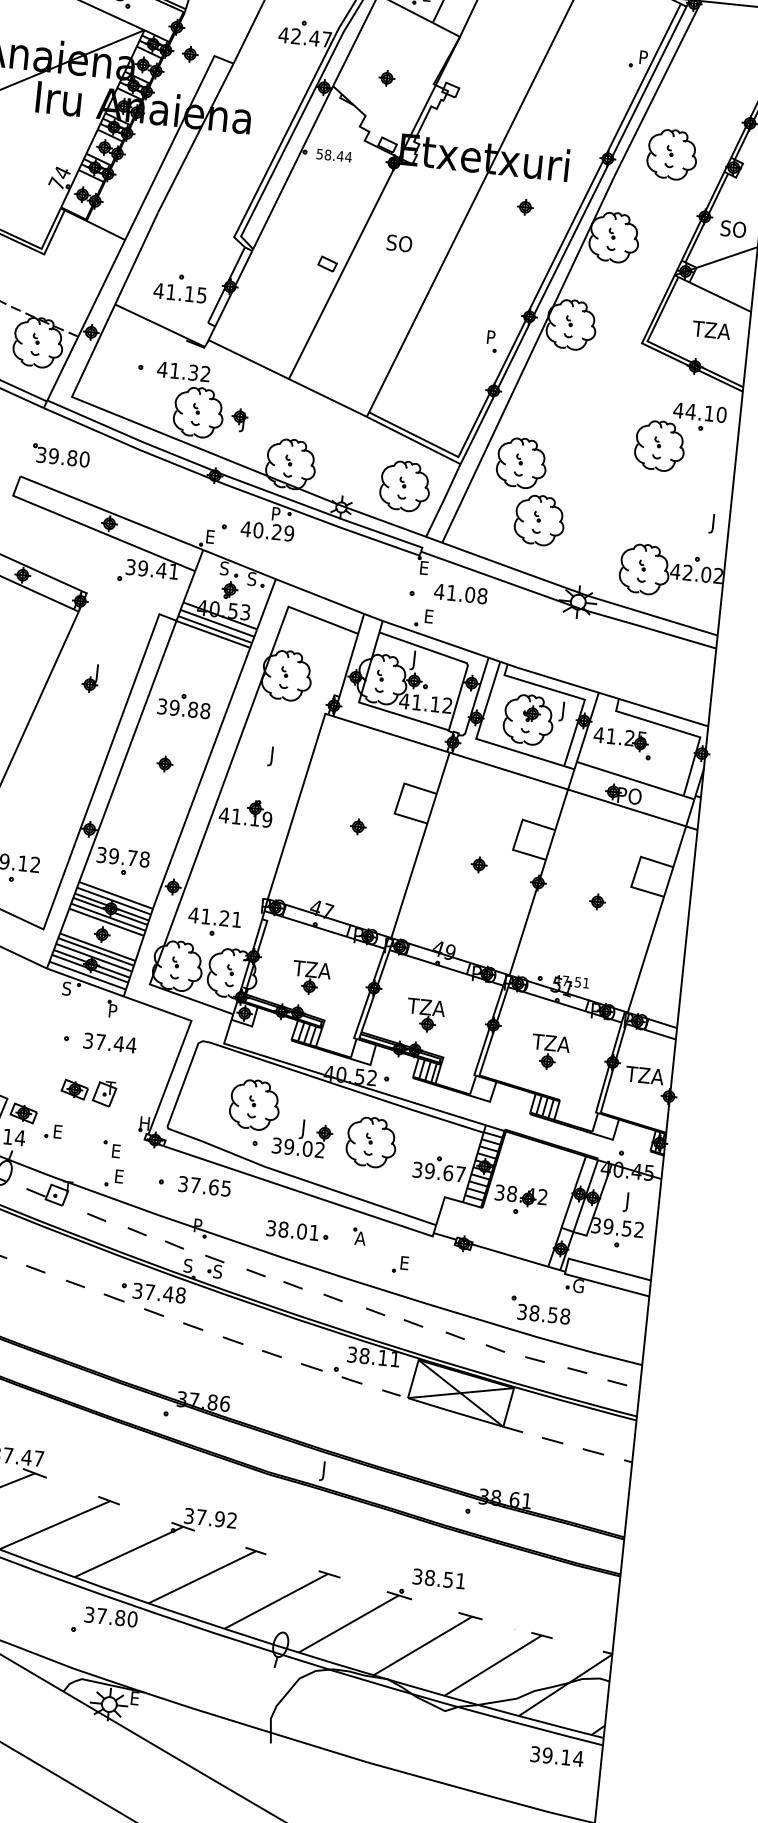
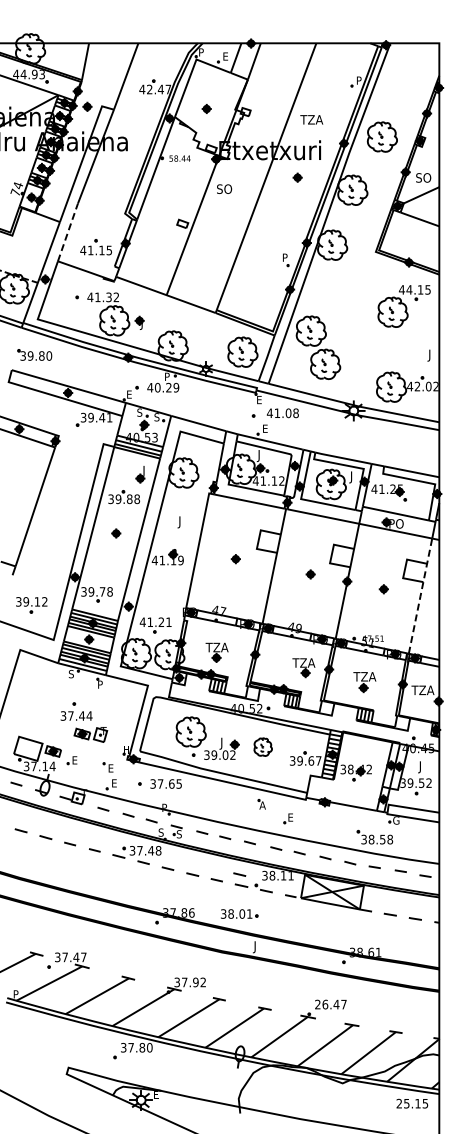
text: (399, 242) -> (224, 188), moved
line: (135, 258) -> (67, 232), solid -> dashed
text: (711, 329) -> (311, 119), moved
text: (720, 414) -> (427, 289), 44.10 -> 44.15
part: (90, 677) -> (140, 474), moved
line: (656, 920) -> (420, 596), solid -> dashed
part: (424, 1016) -> (303, 668), moved
text: (109, 1042) -> (76, 715), moved
part: (370, 1140) -> (262, 746), size x0.6
part: (297, 1230) -> (239, 913), moved
line: (310, 1348) -> (239, 874), added
text: (438, 1578) -> (330, 1004), 38.51 -> 26.47
text: (557, 1756) -> (412, 1103), 39.14 -> 25.15

